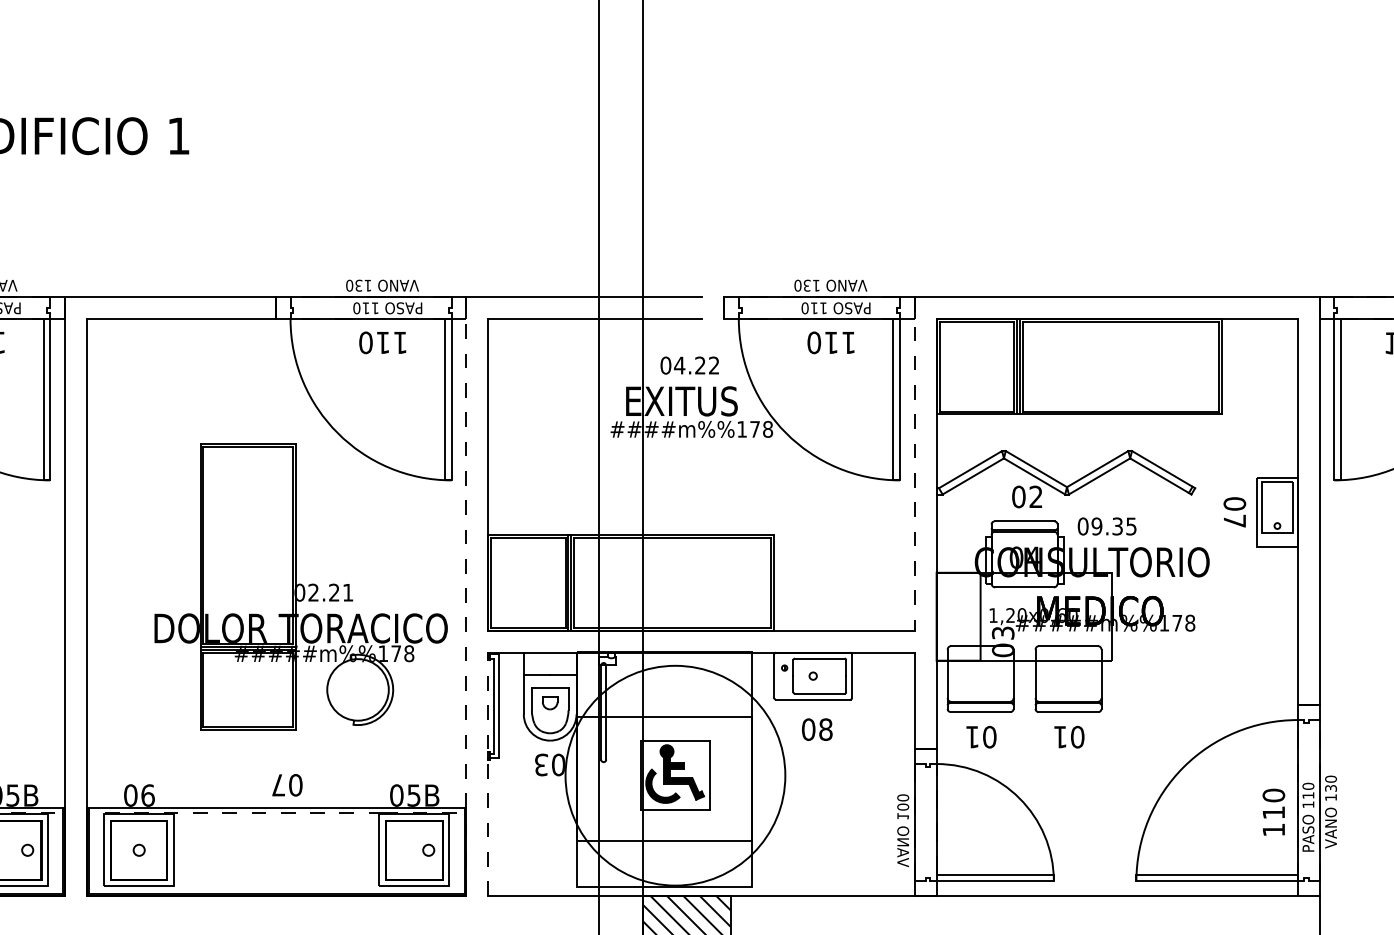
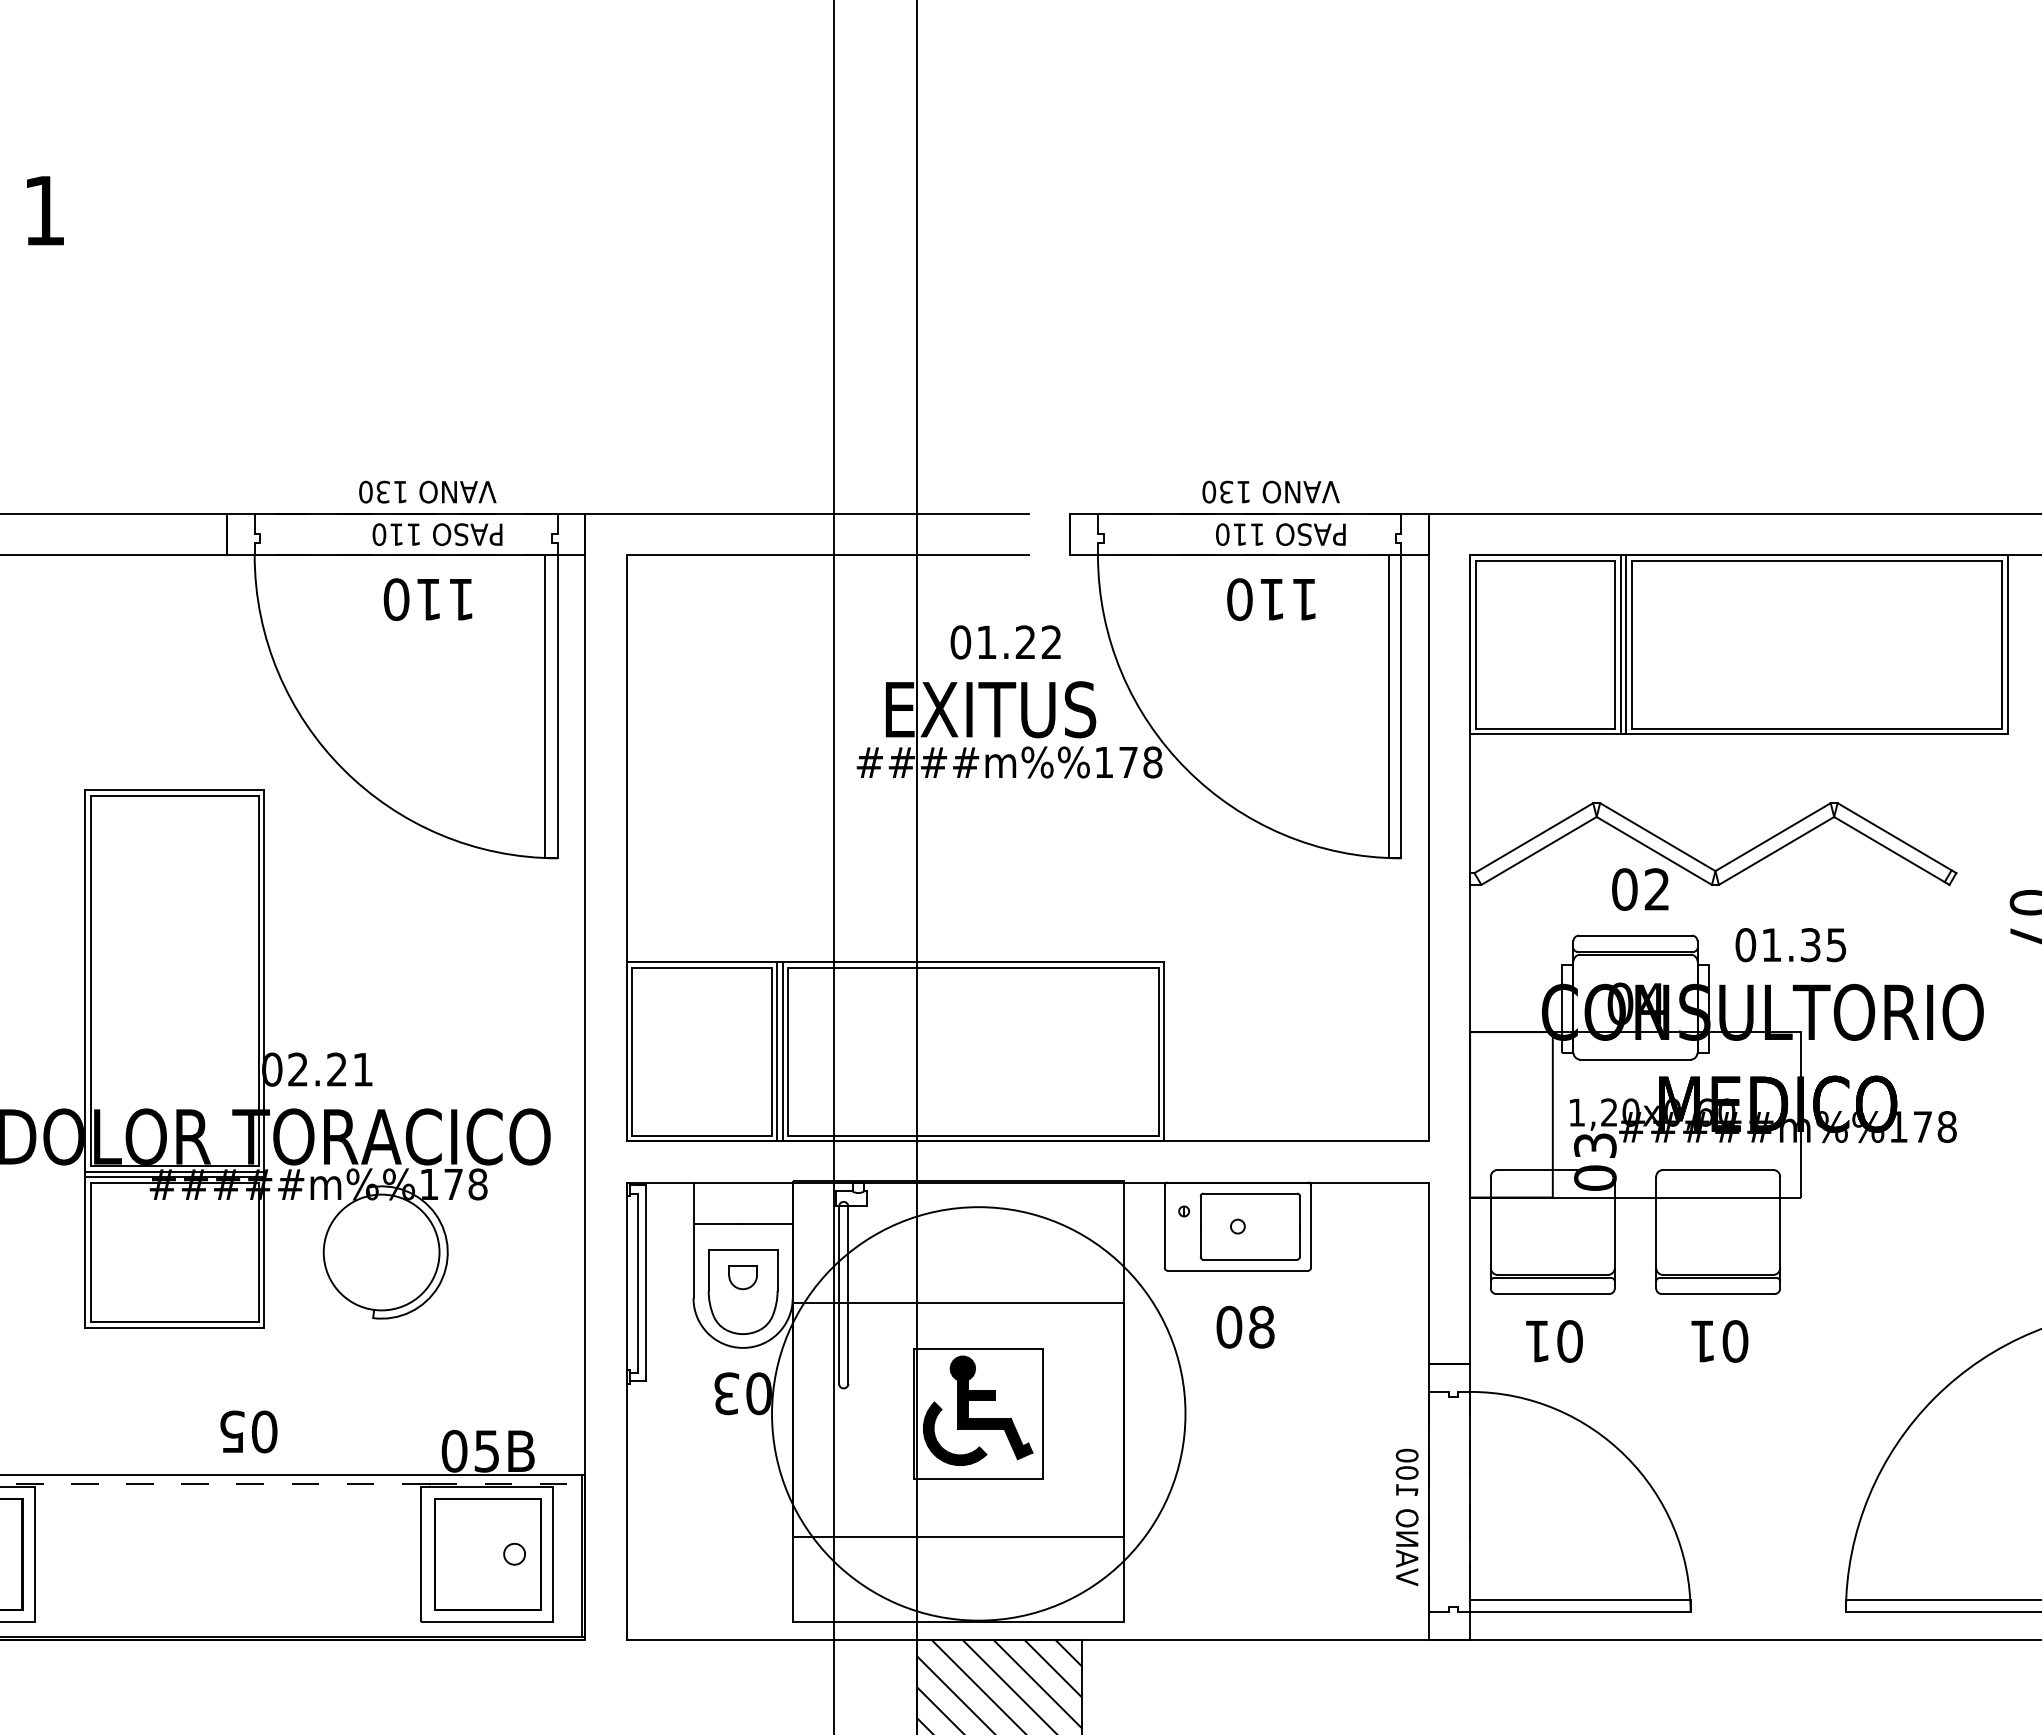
text: (679, 365) -> (986, 642), 04.22 -> 01.22
line: (914, 463) -> (1428, 826), dashed -> solid
text: (1096, 526) -> (1770, 945), 09.35 -> 01.35
line: (466, 596) -> (585, 1076), dashed -> solid
line: (488, 774) -> (627, 1411), dashed -> solid
text: (278, 785) -> (232, 1432), 07 -> 05

